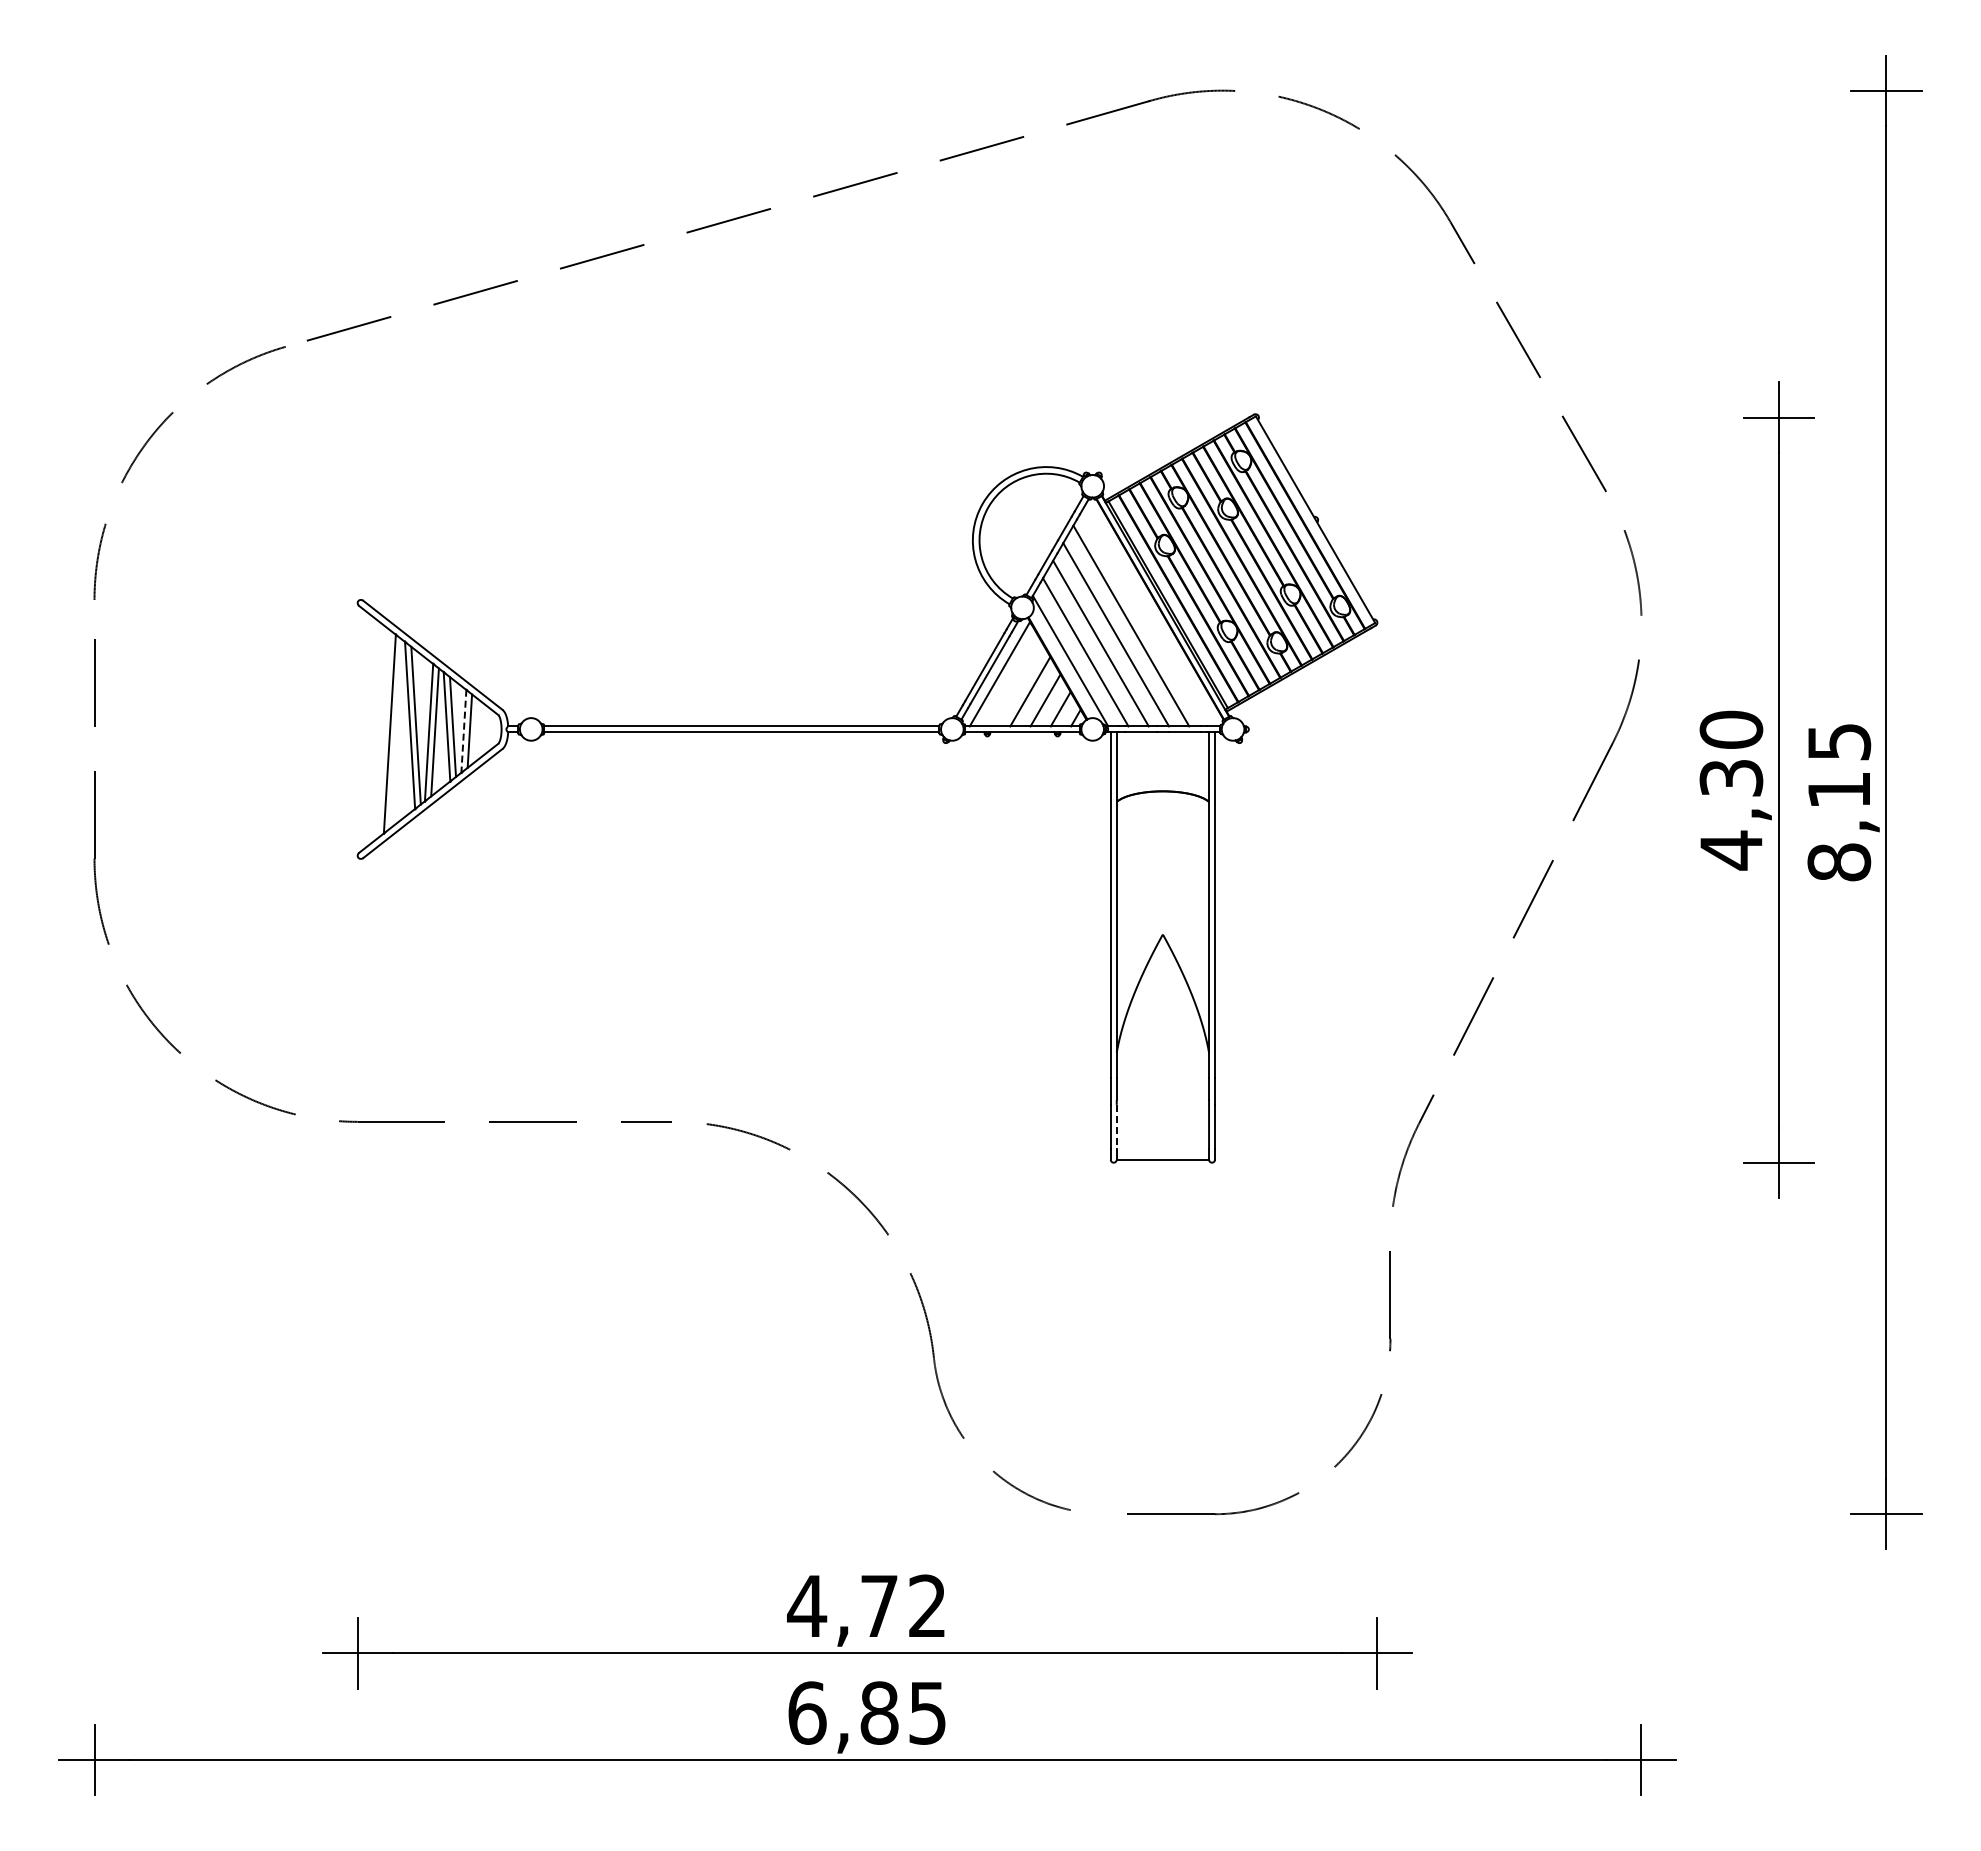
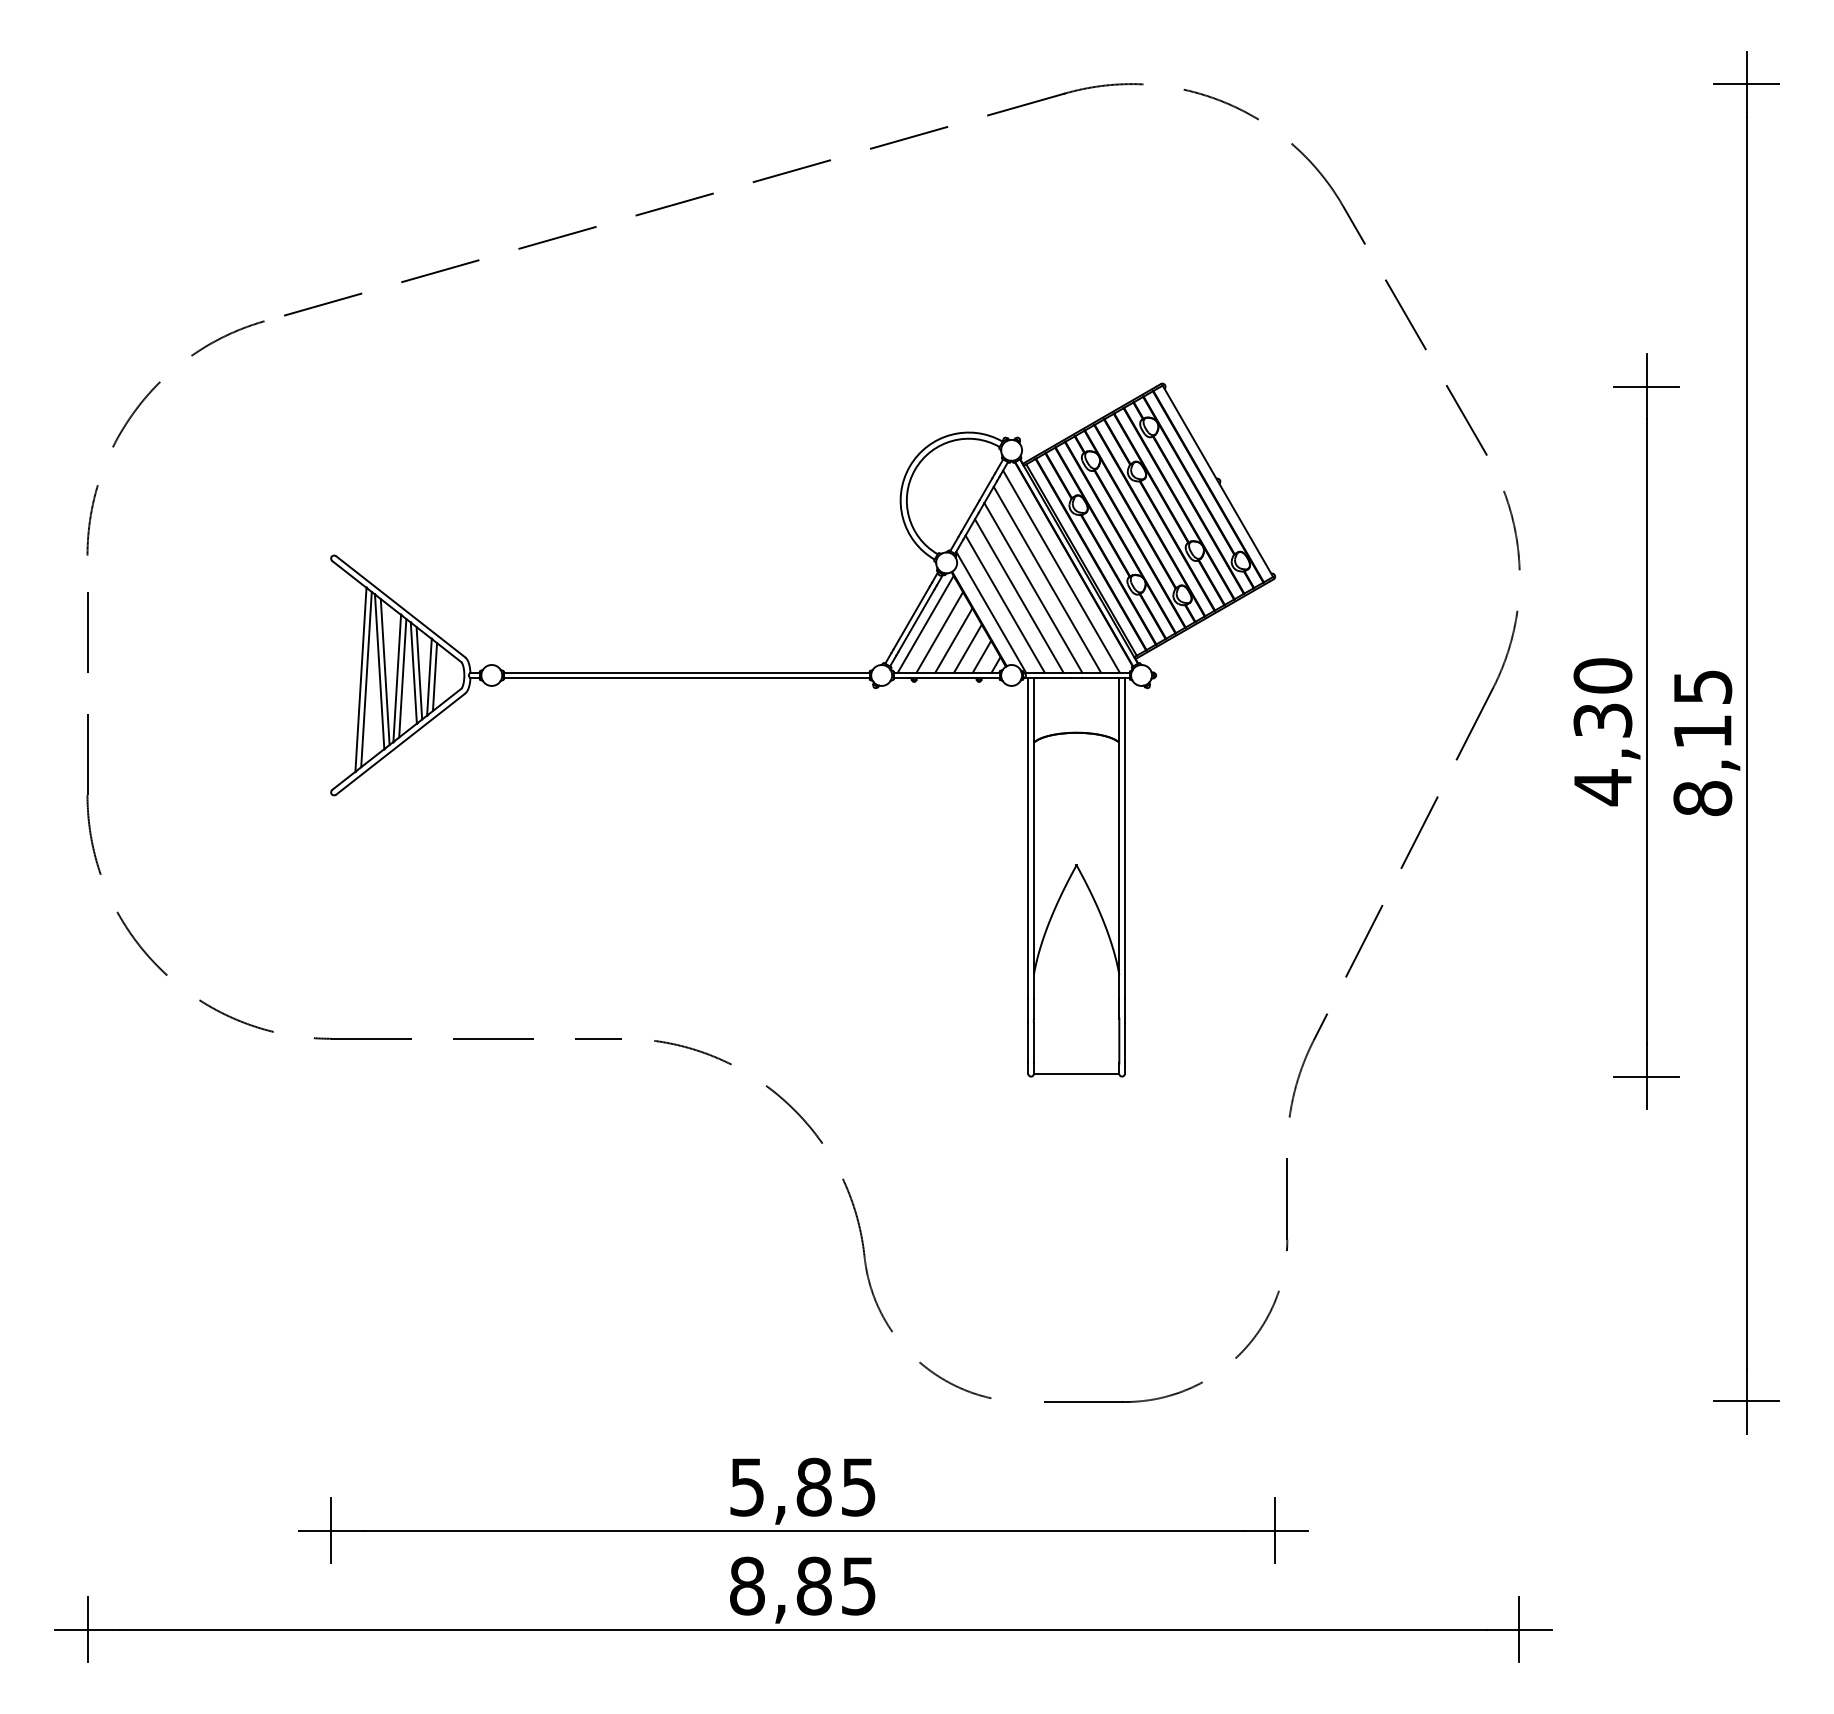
line: (1146, 617) -> (1061, 571), added
line: (1015, 682) -> (940, 632), added
line: (463, 731) -> (429, 677), dashed -> solid
line: (395, 733) -> (366, 679), added
line: (1116, 1126) -> (1033, 1043), dashed -> solid
text: (866, 1606) -> (802, 1487), 4,72 -> 5,85
text: (807, 1712) -> (747, 1585), 6,85 -> 8,85

